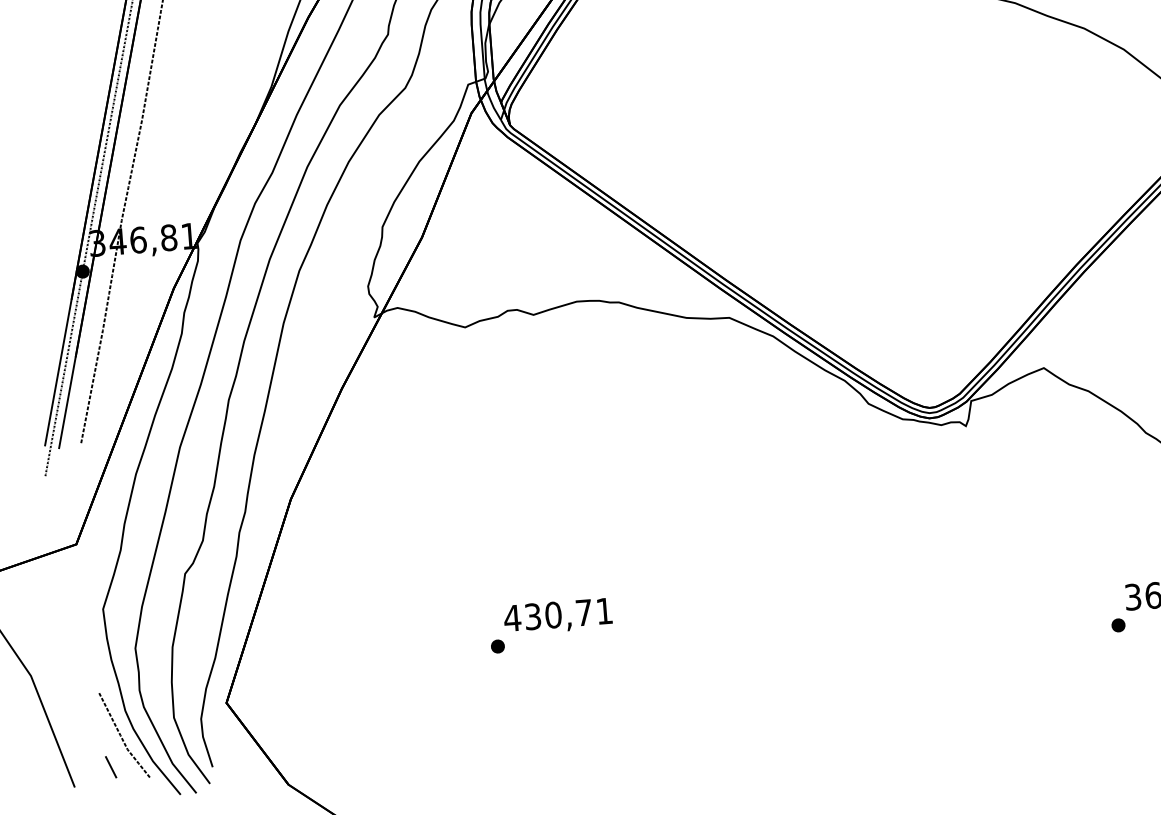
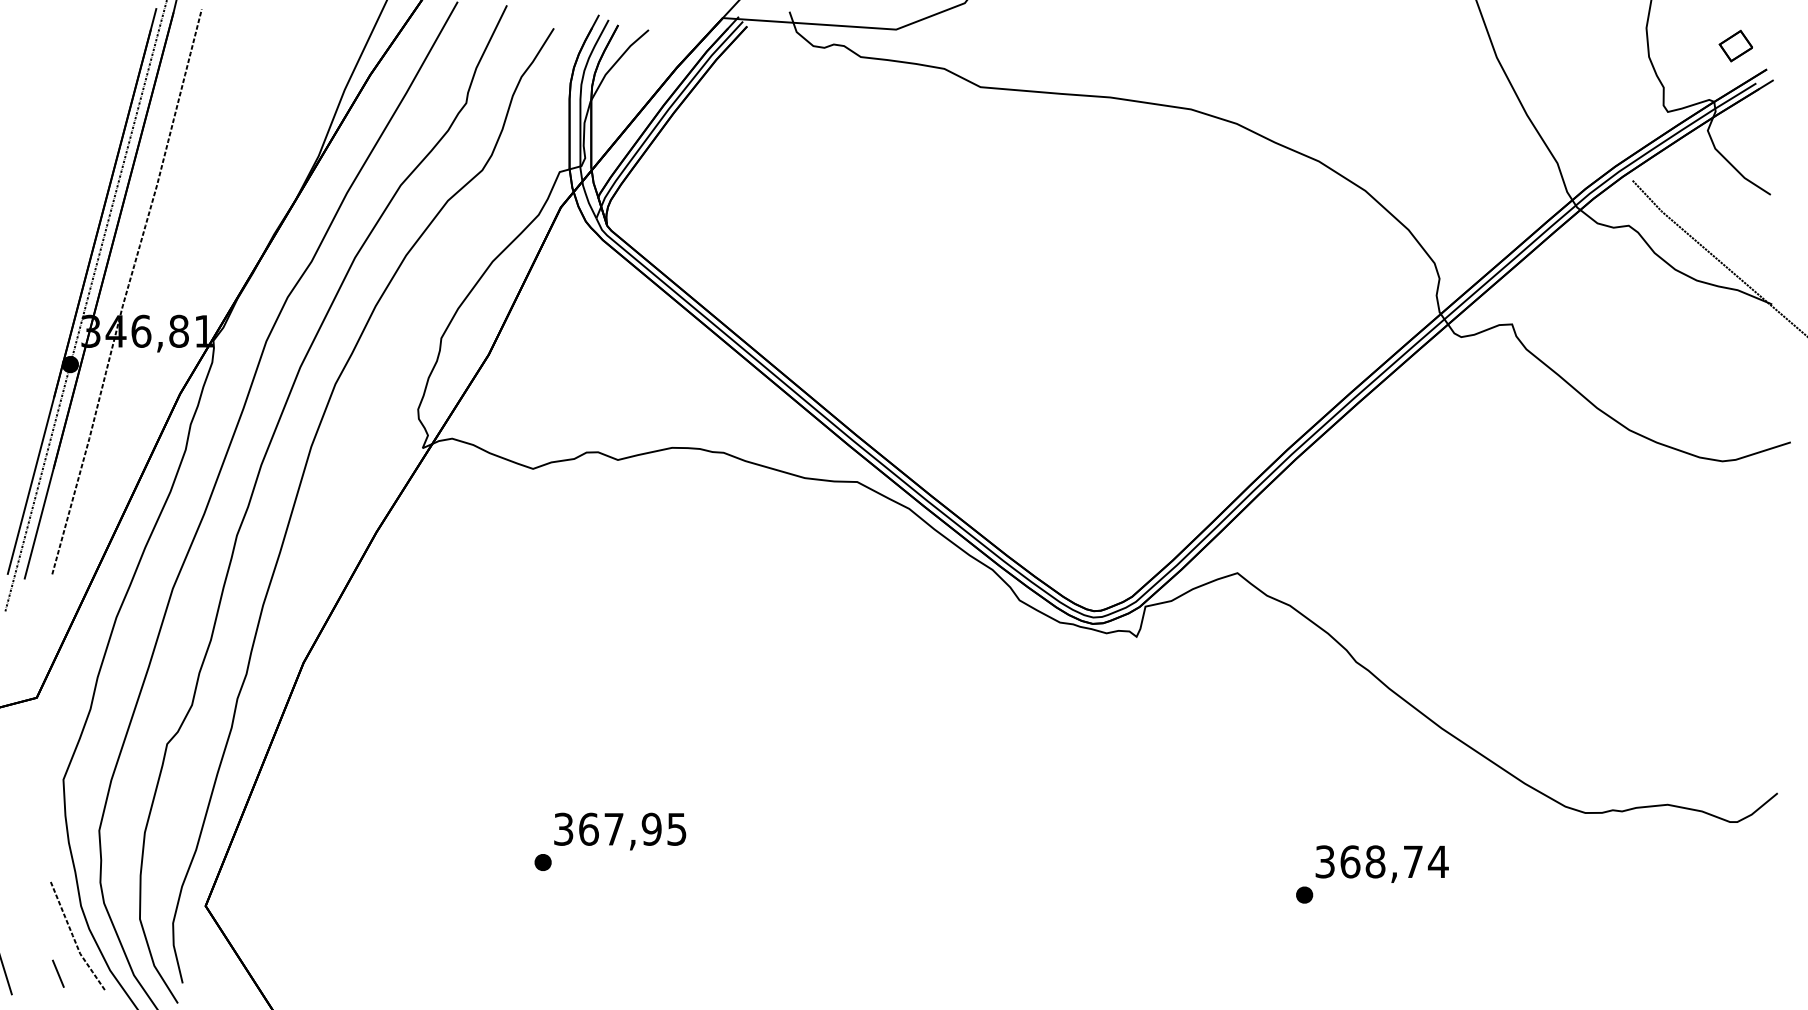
text: (557, 614) -> (619, 828), 430,71 -> 367,95

